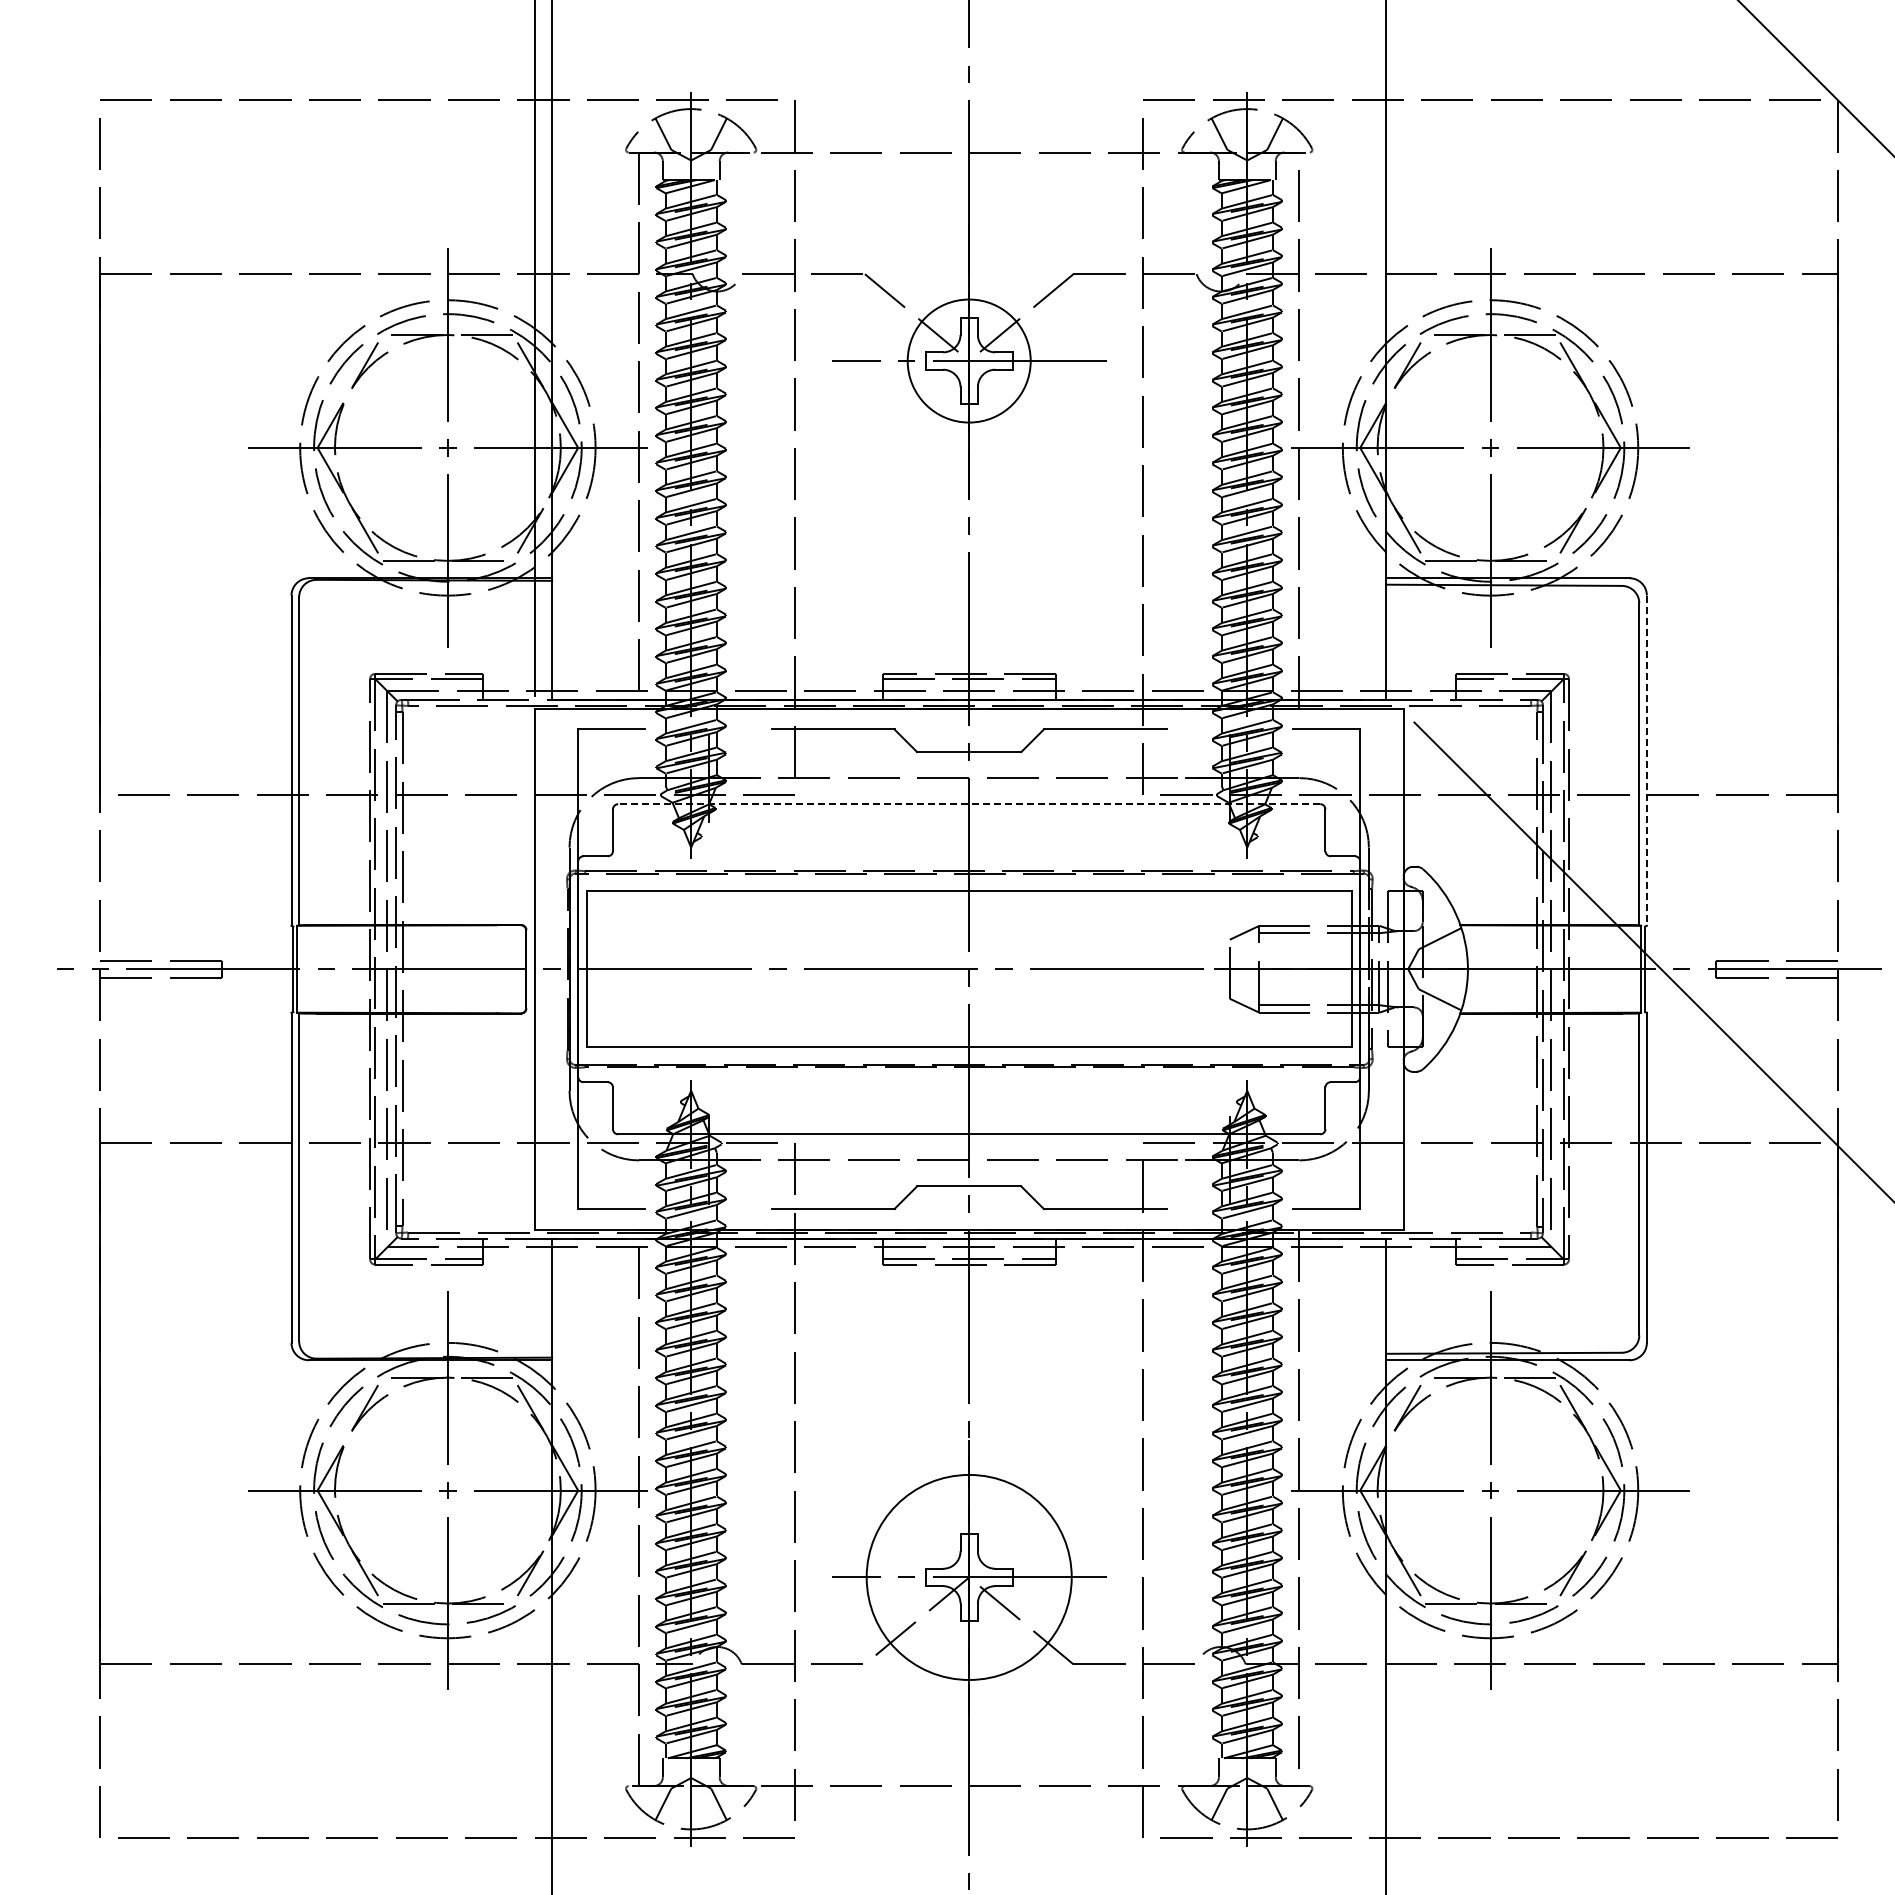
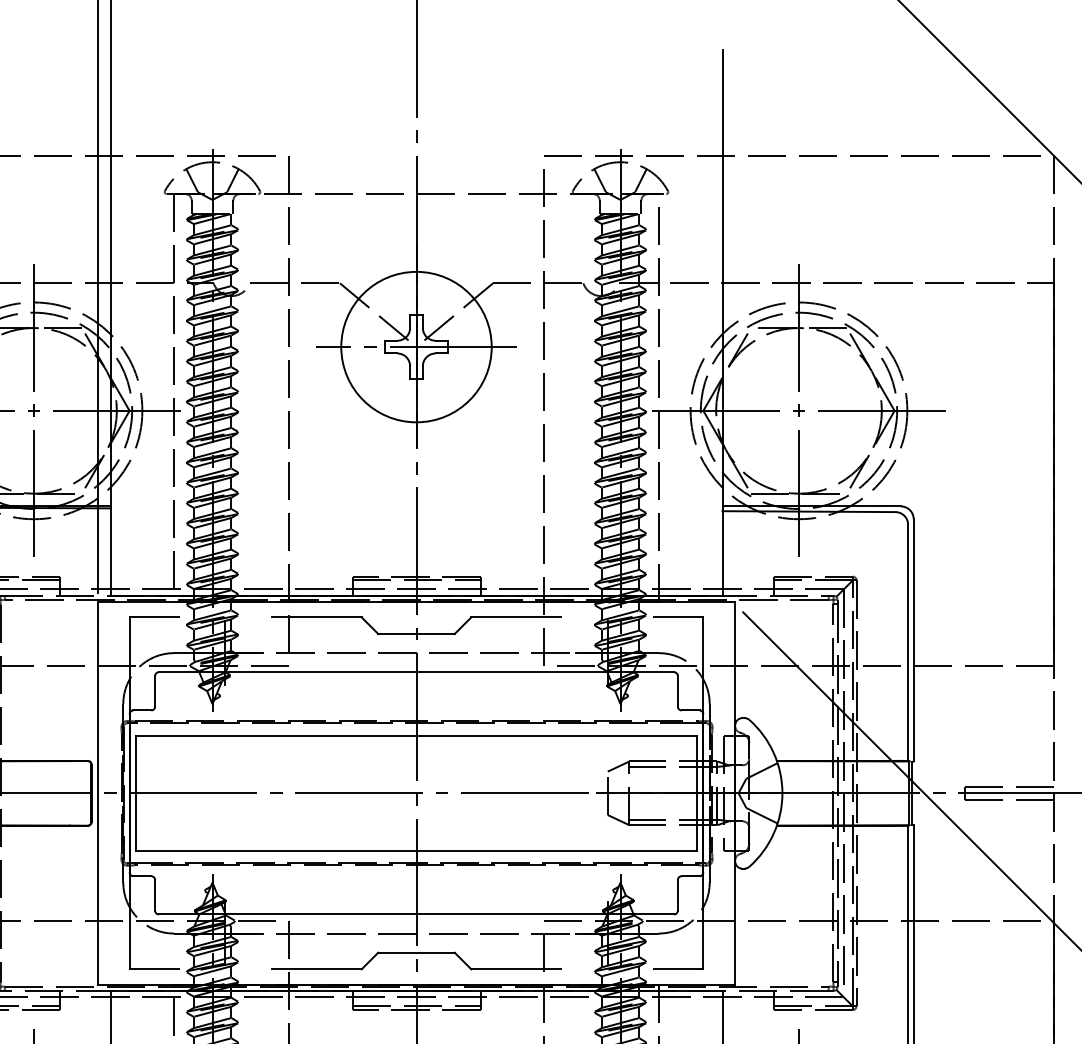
circle: (968, 360) -> (415, 346), size x1.67
line: (1646, 761) -> (913, 640), dashed -> solid
line: (968, 804) -> (415, 672), dashed -> solid

